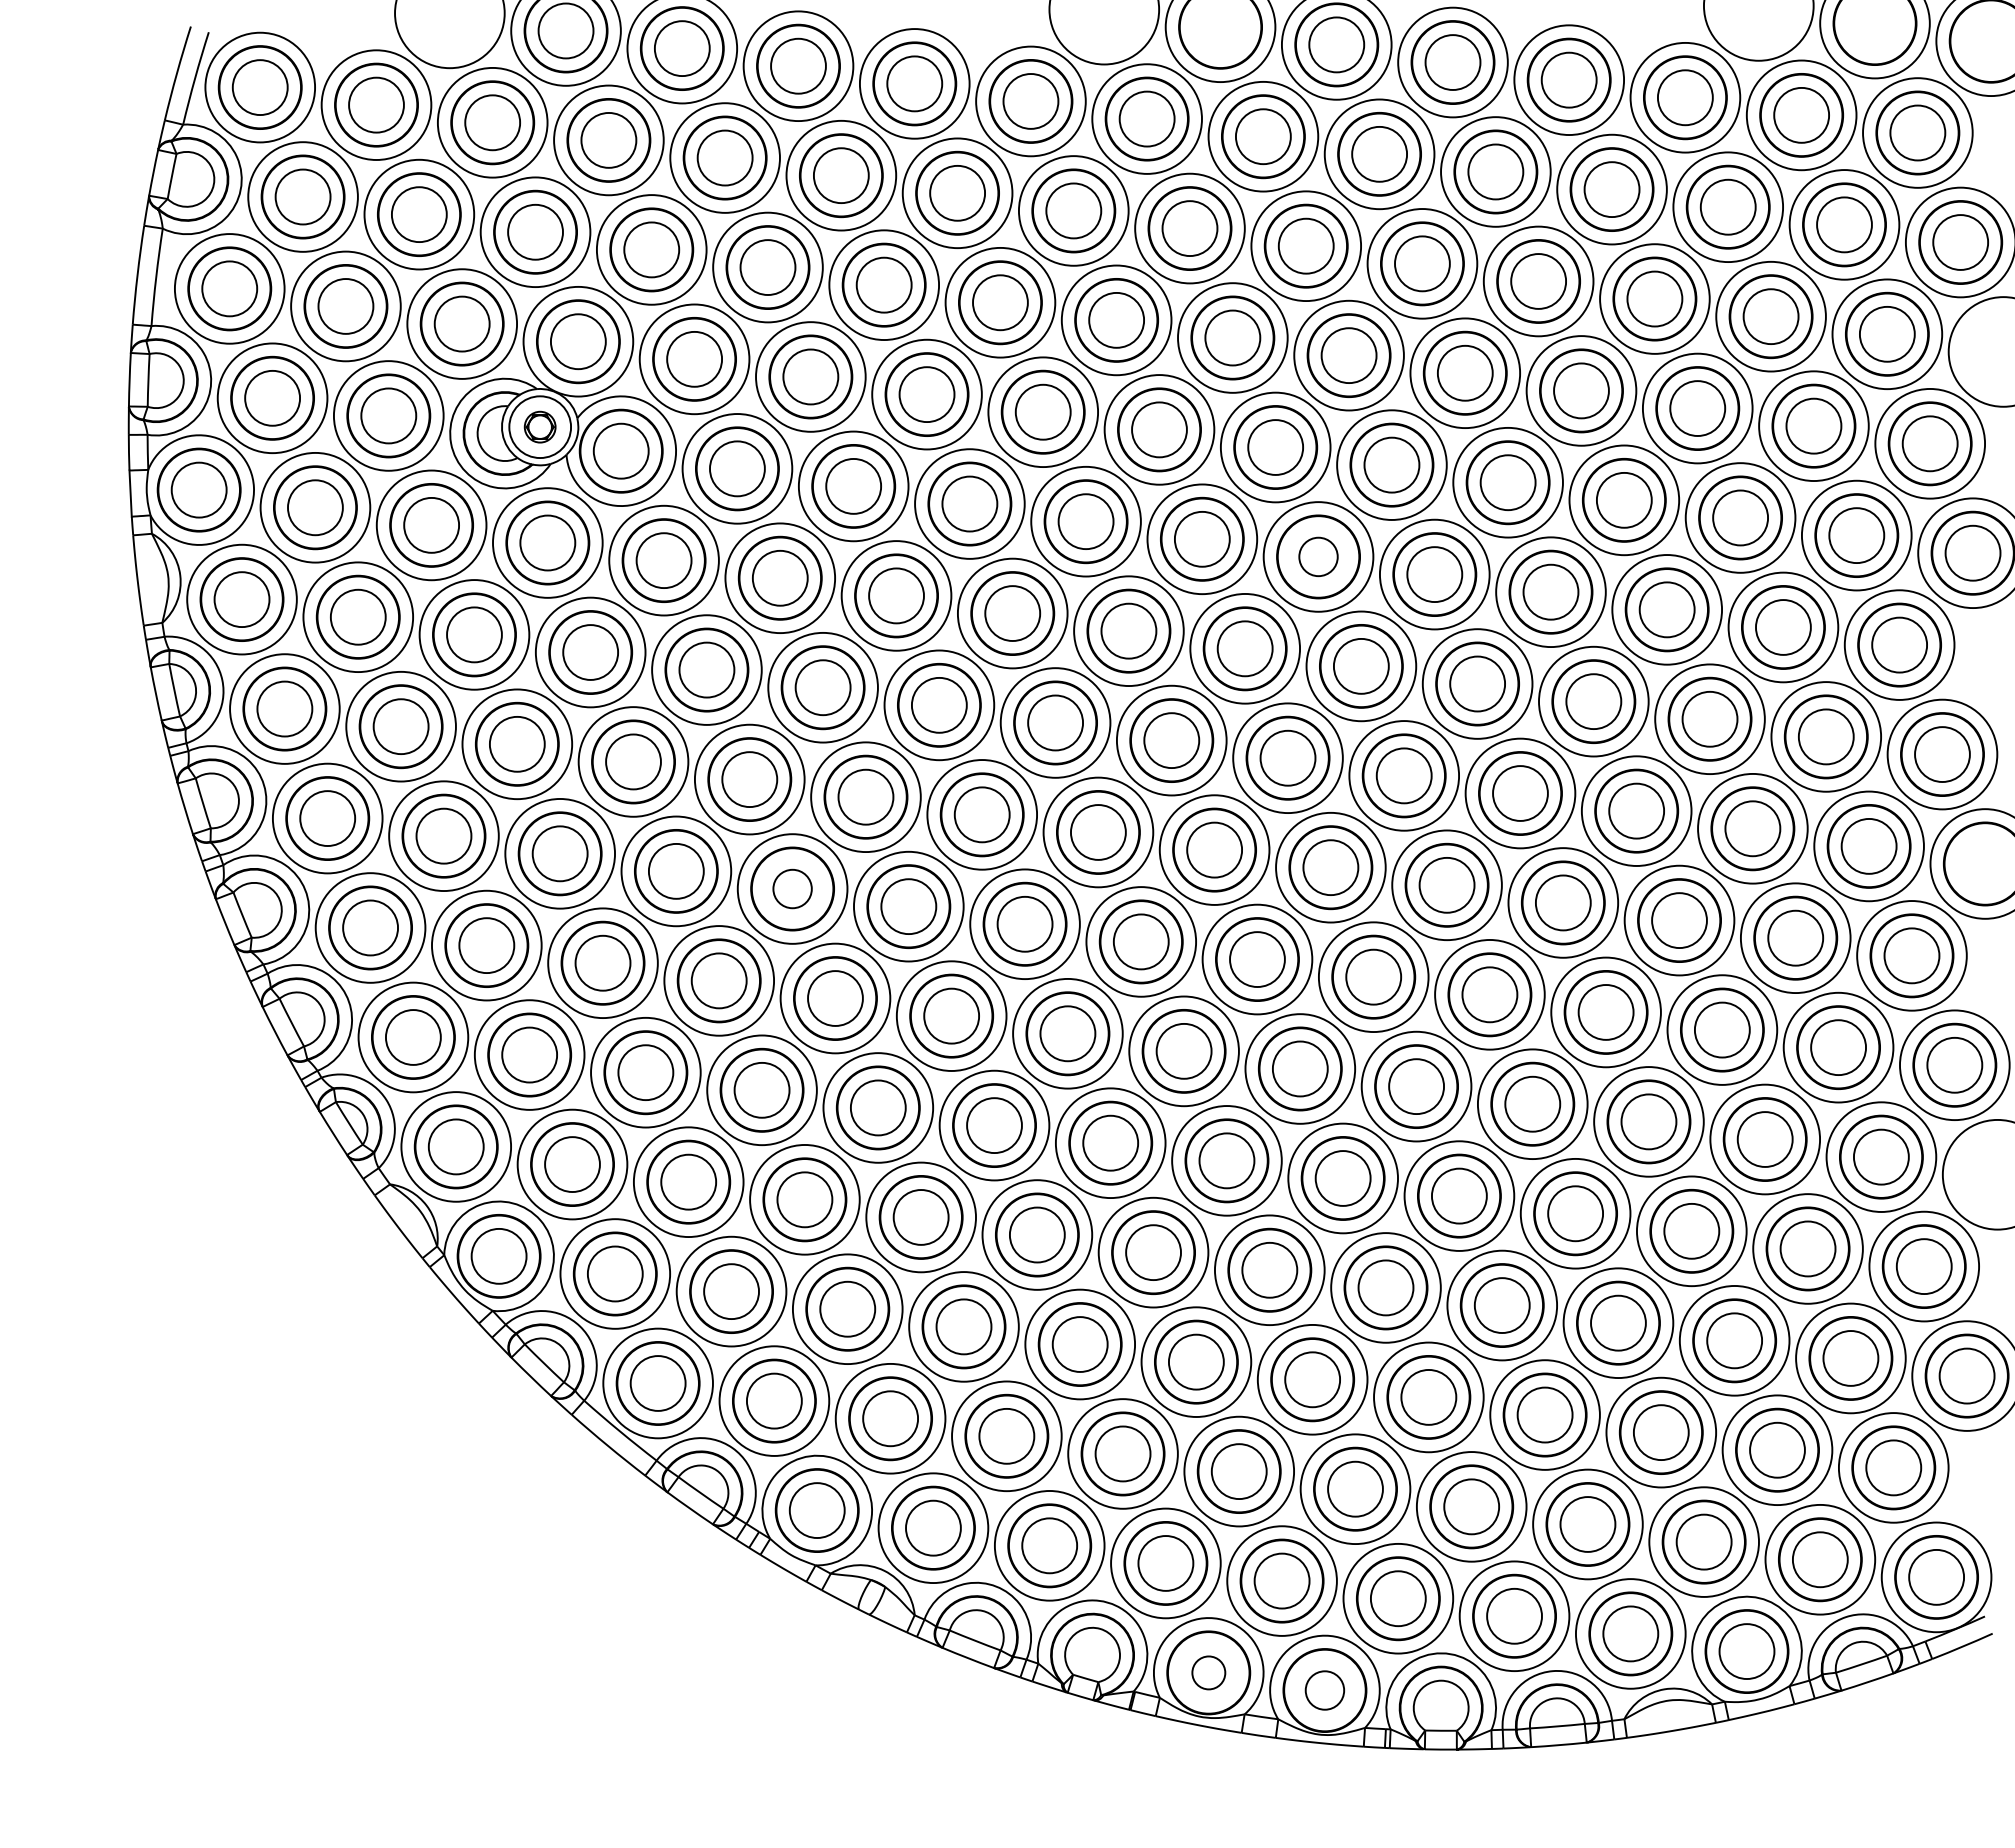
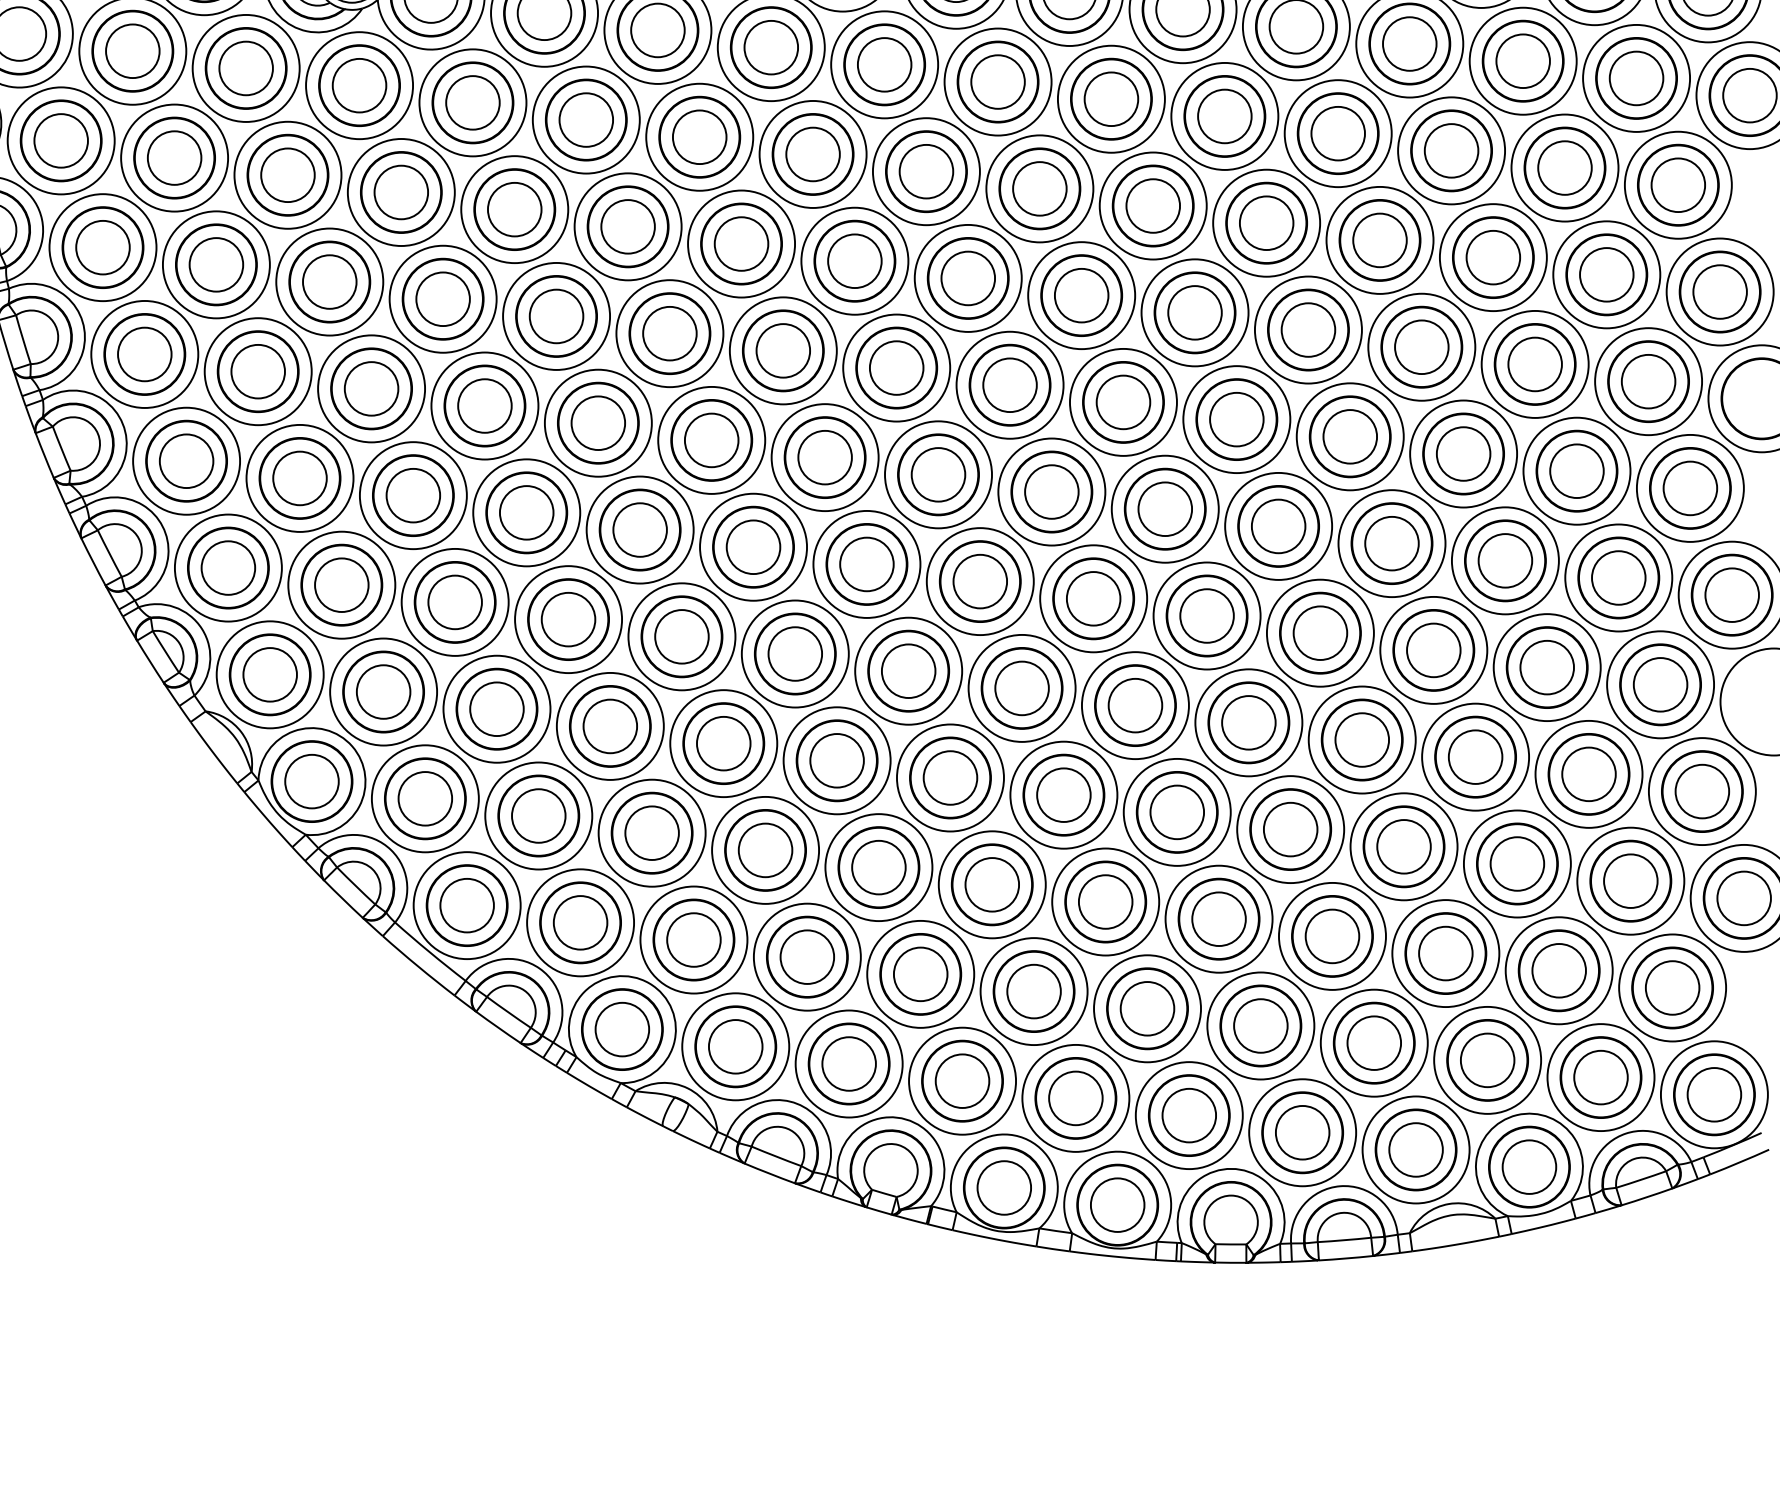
circle: (1318, 556) -> (1111, 98), size x1.43
circle: (792, 888) -> (598, 422), size x1.43
circle: (1208, 1672) -> (1004, 1187), size x1.67
circle: (1324, 1690) -> (1117, 1205), size x1.43

